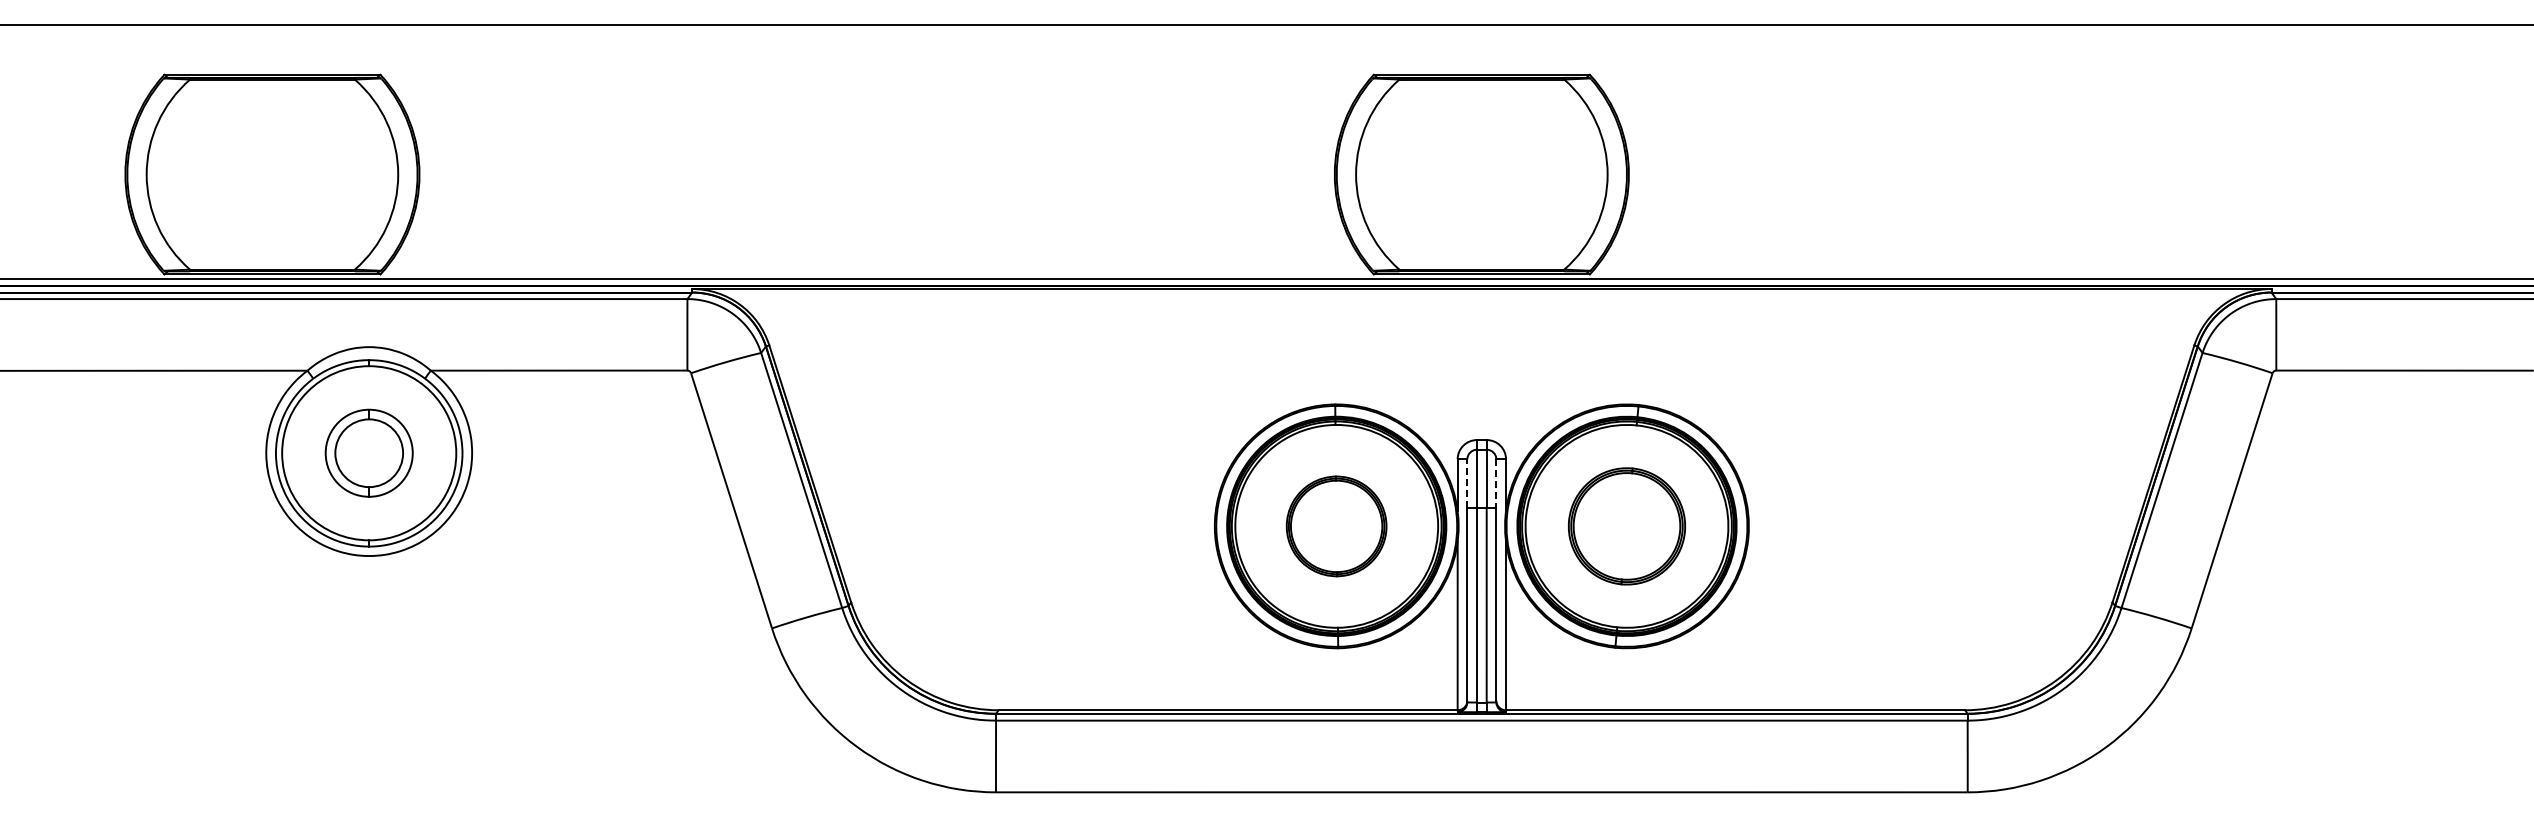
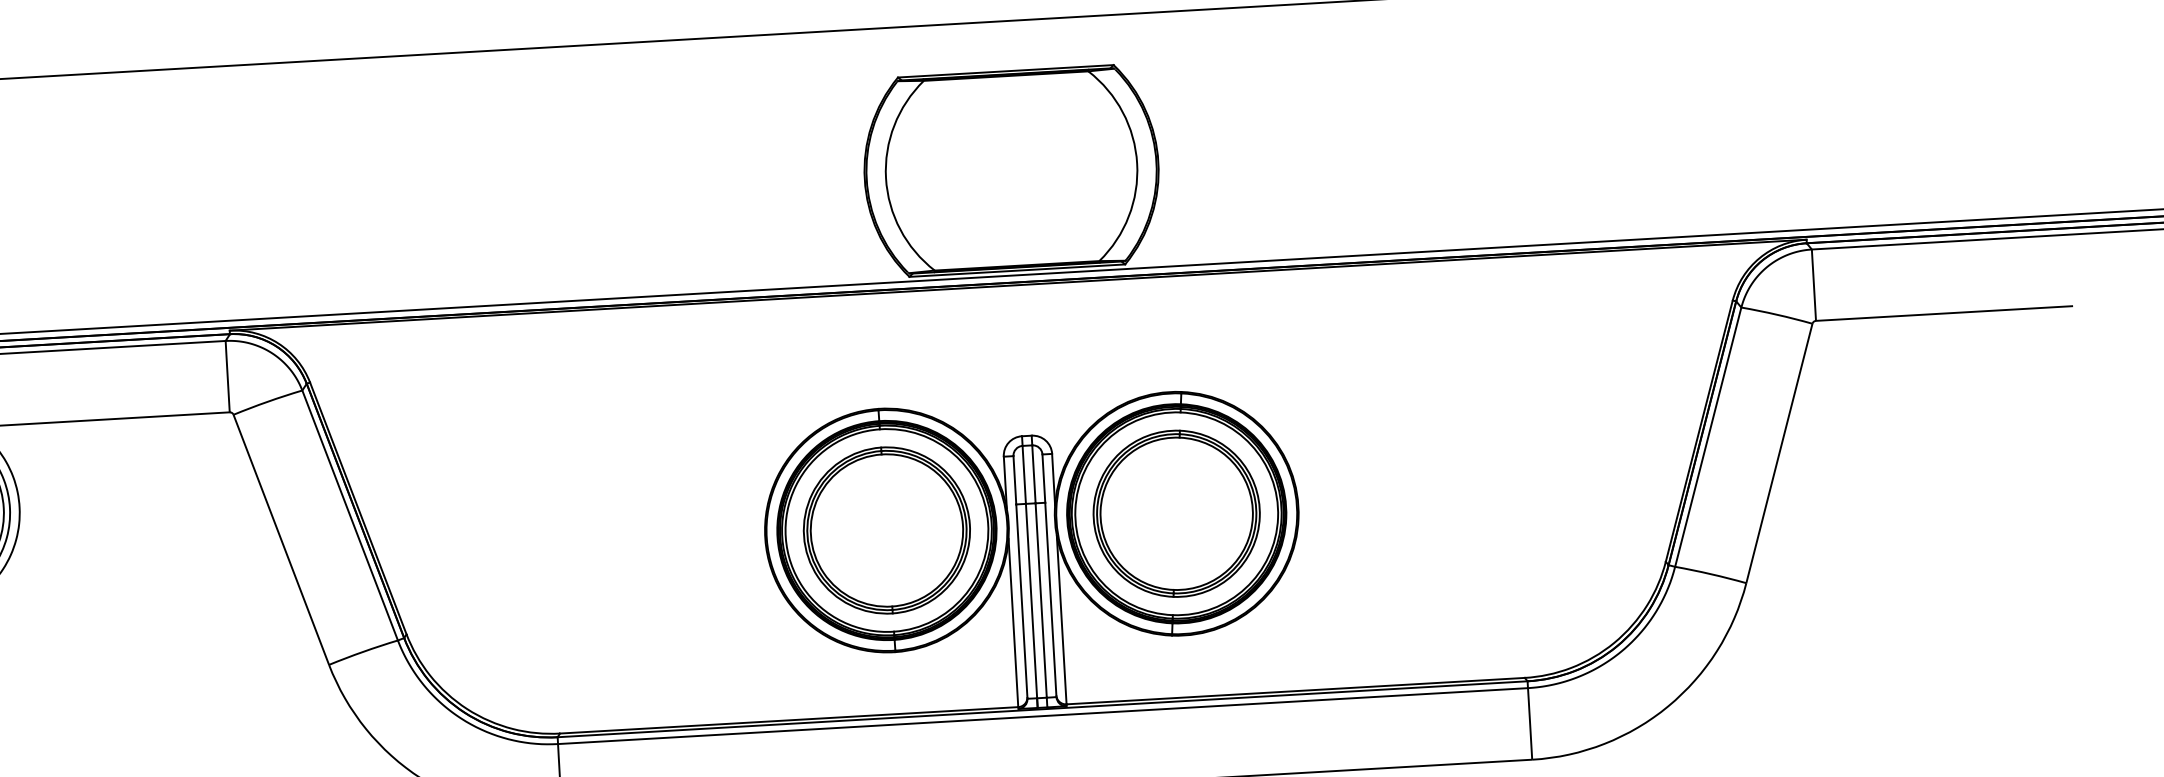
line: (1467, 483) -> (1015, 480), dashed -> solid
line: (1496, 484) -> (1044, 479), dashed -> solid
part: (1336, 526) -> (886, 530), size x1.67
part: (1626, 526) -> (1176, 513), size x1.43

